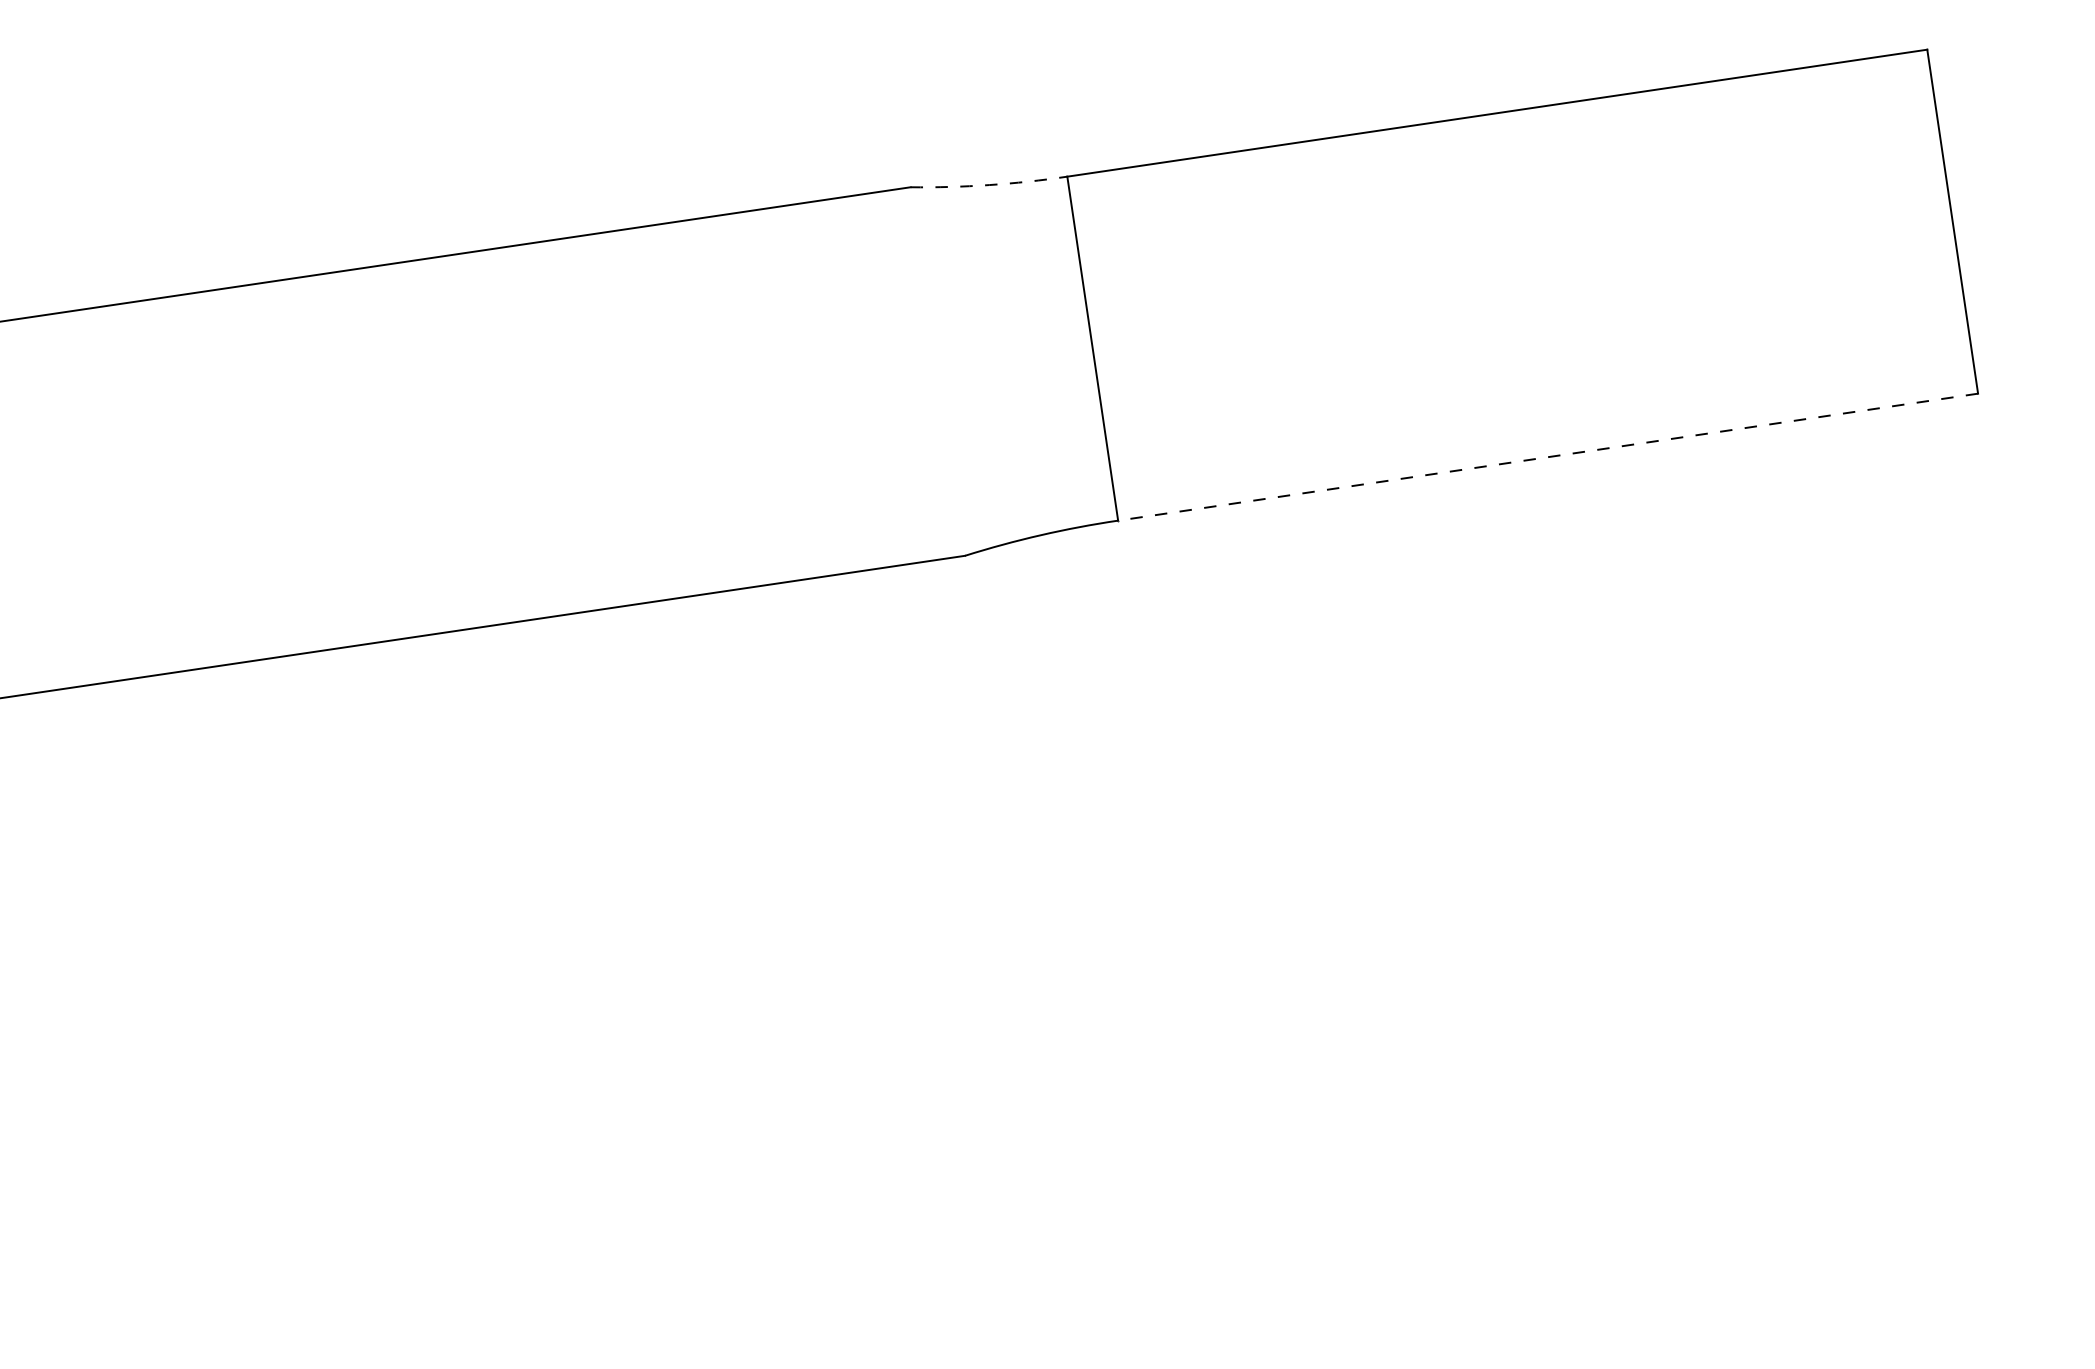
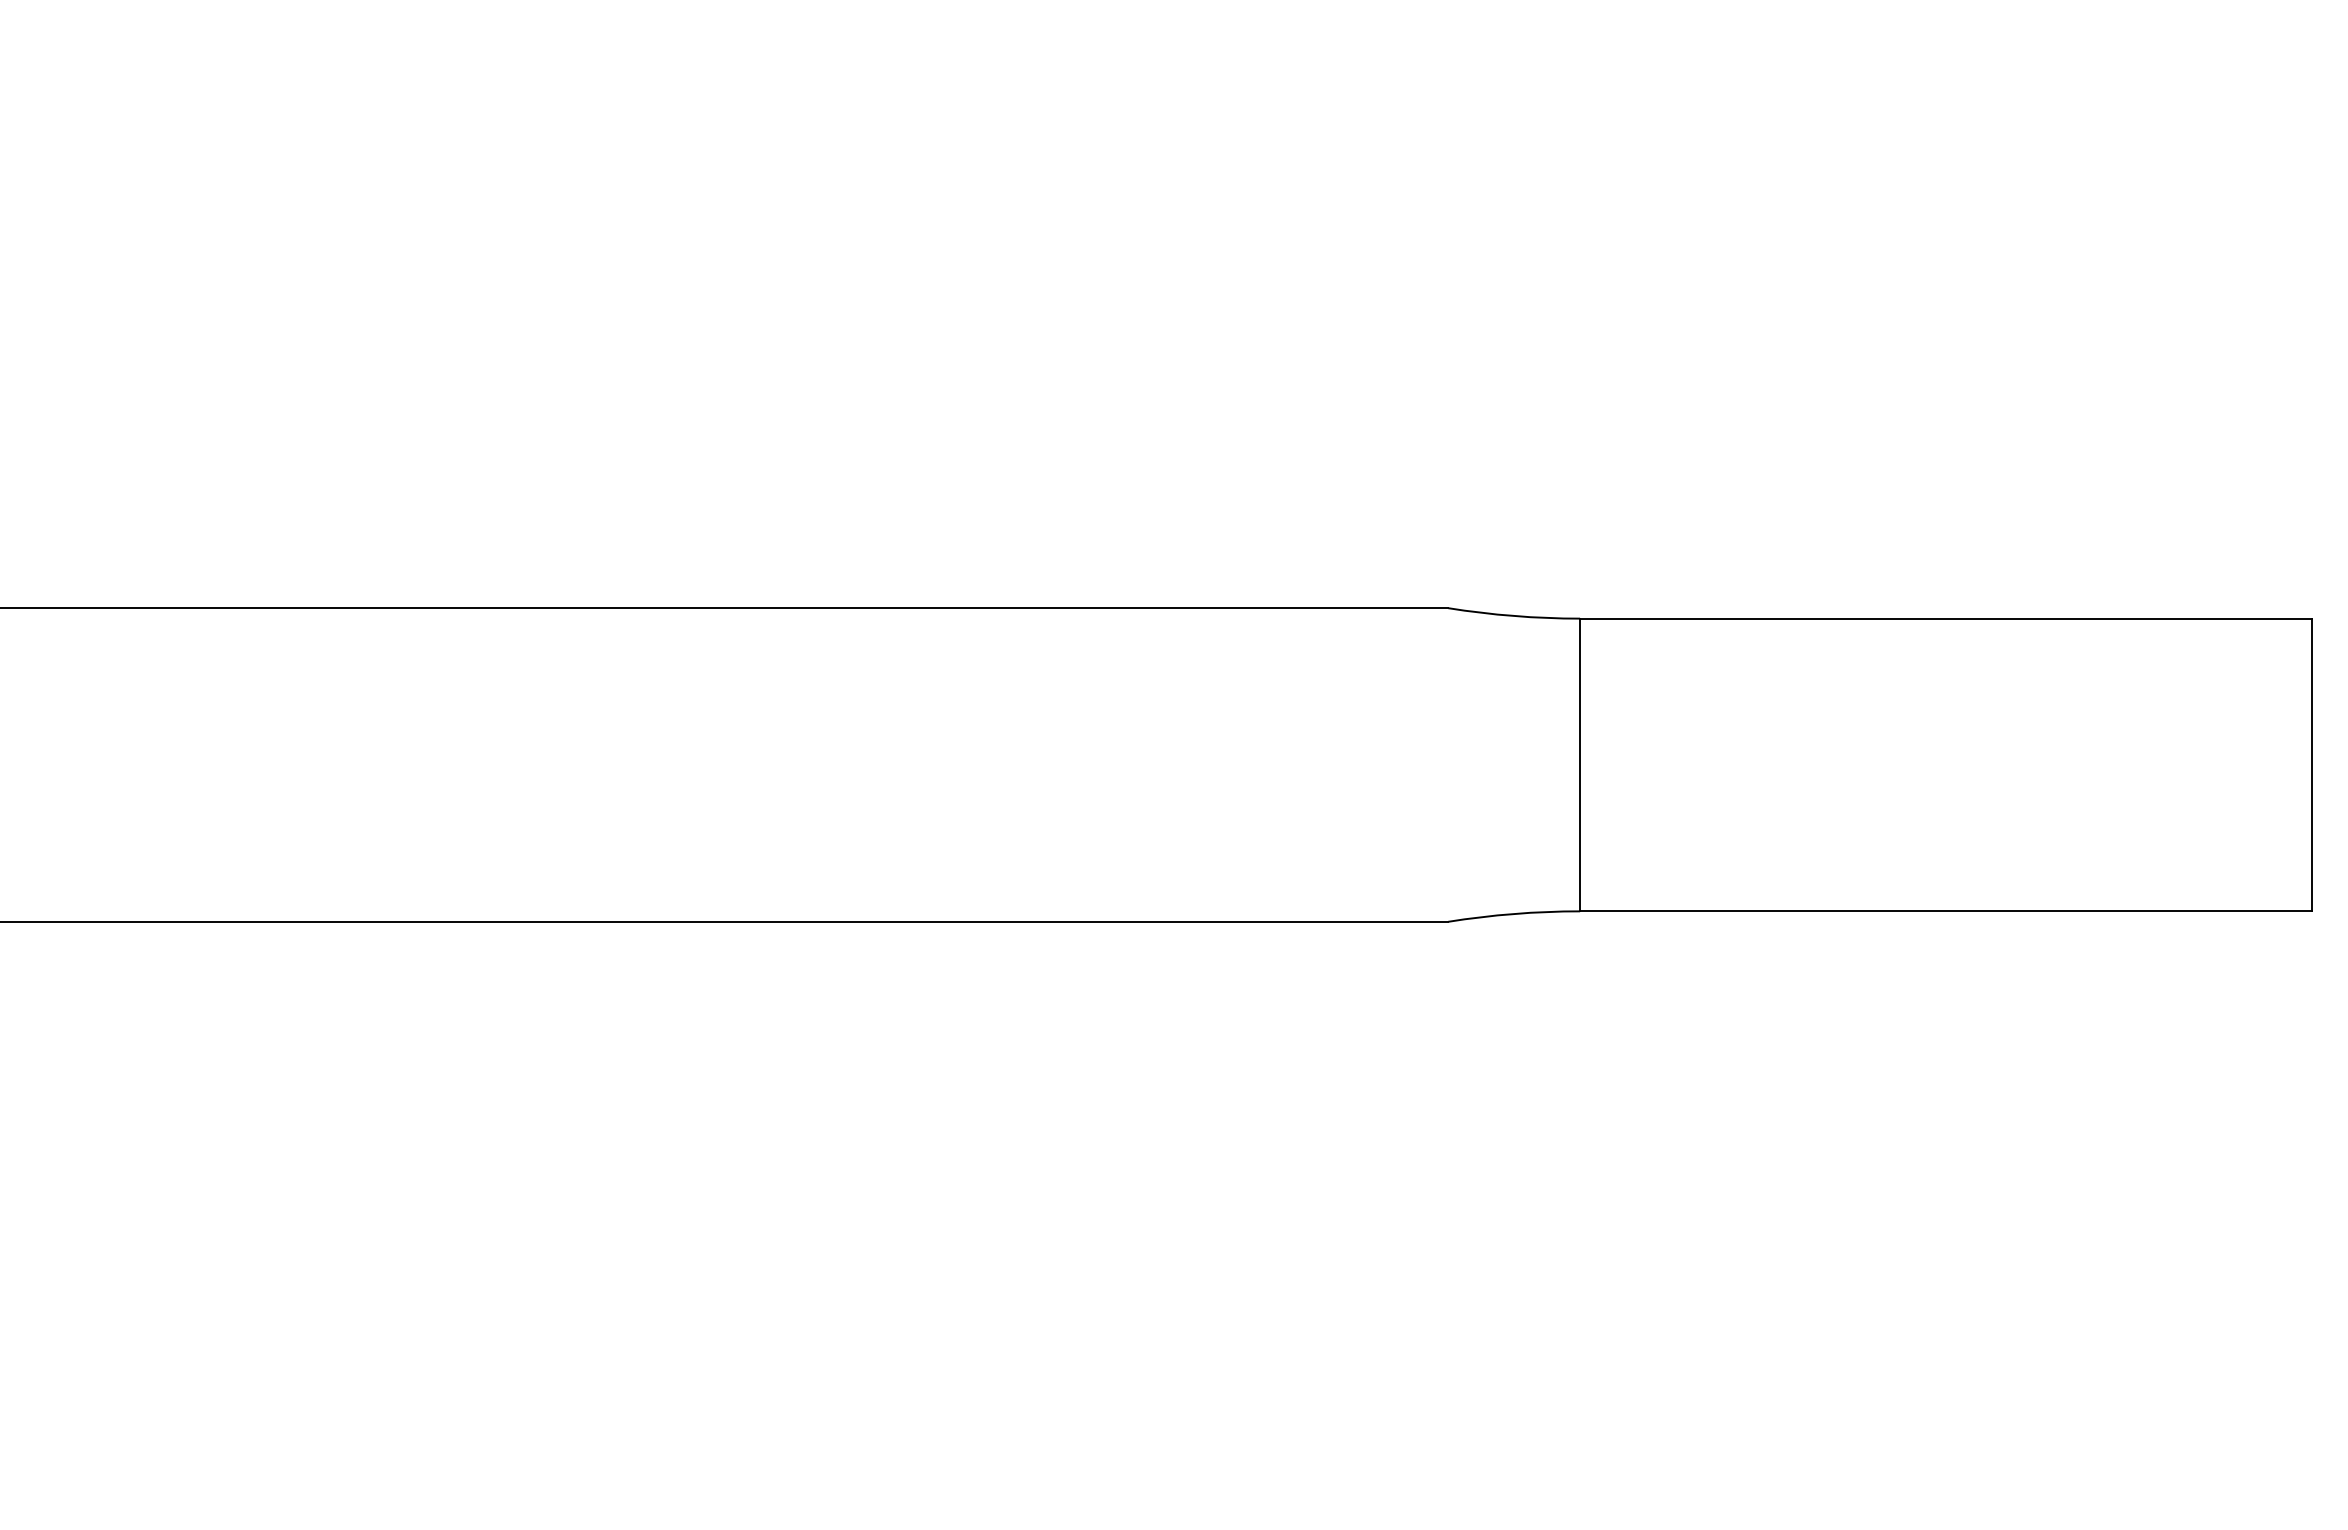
arc: (988, 185) -> (1513, 616), dashed -> solid
line: (1547, 457) -> (1945, 911), dashed -> solid

